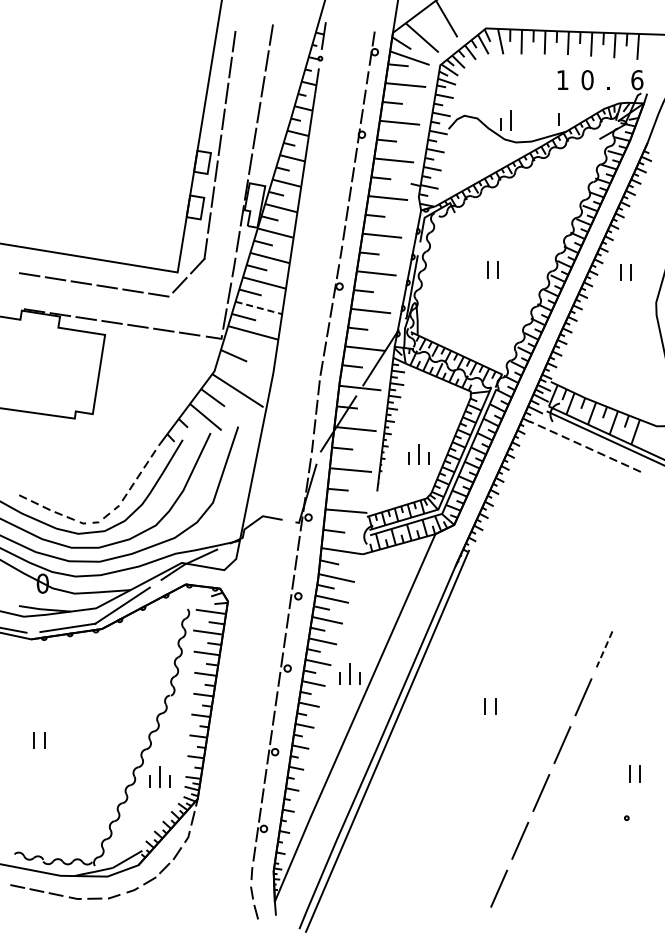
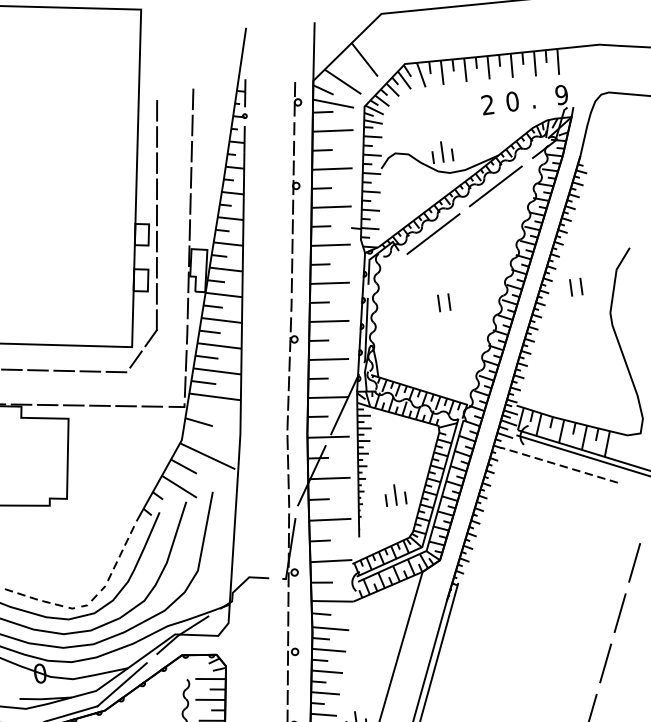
text: (562, 79) -> (487, 104), 1 -> 2
text: (637, 80) -> (562, 95), 6 -> 9
line: (558, 119) -> (452, 154), moved
line: (559, 161) -> (495, 186), added
line: (491, 200) -> (433, 233), added
line: (259, 308) -> (218, 371), dashed -> solid
line: (646, 553) -> (634, 562), added
line: (625, 601) -> (619, 613), added
line: (604, 649) -> (605, 663), dashed -> solid

